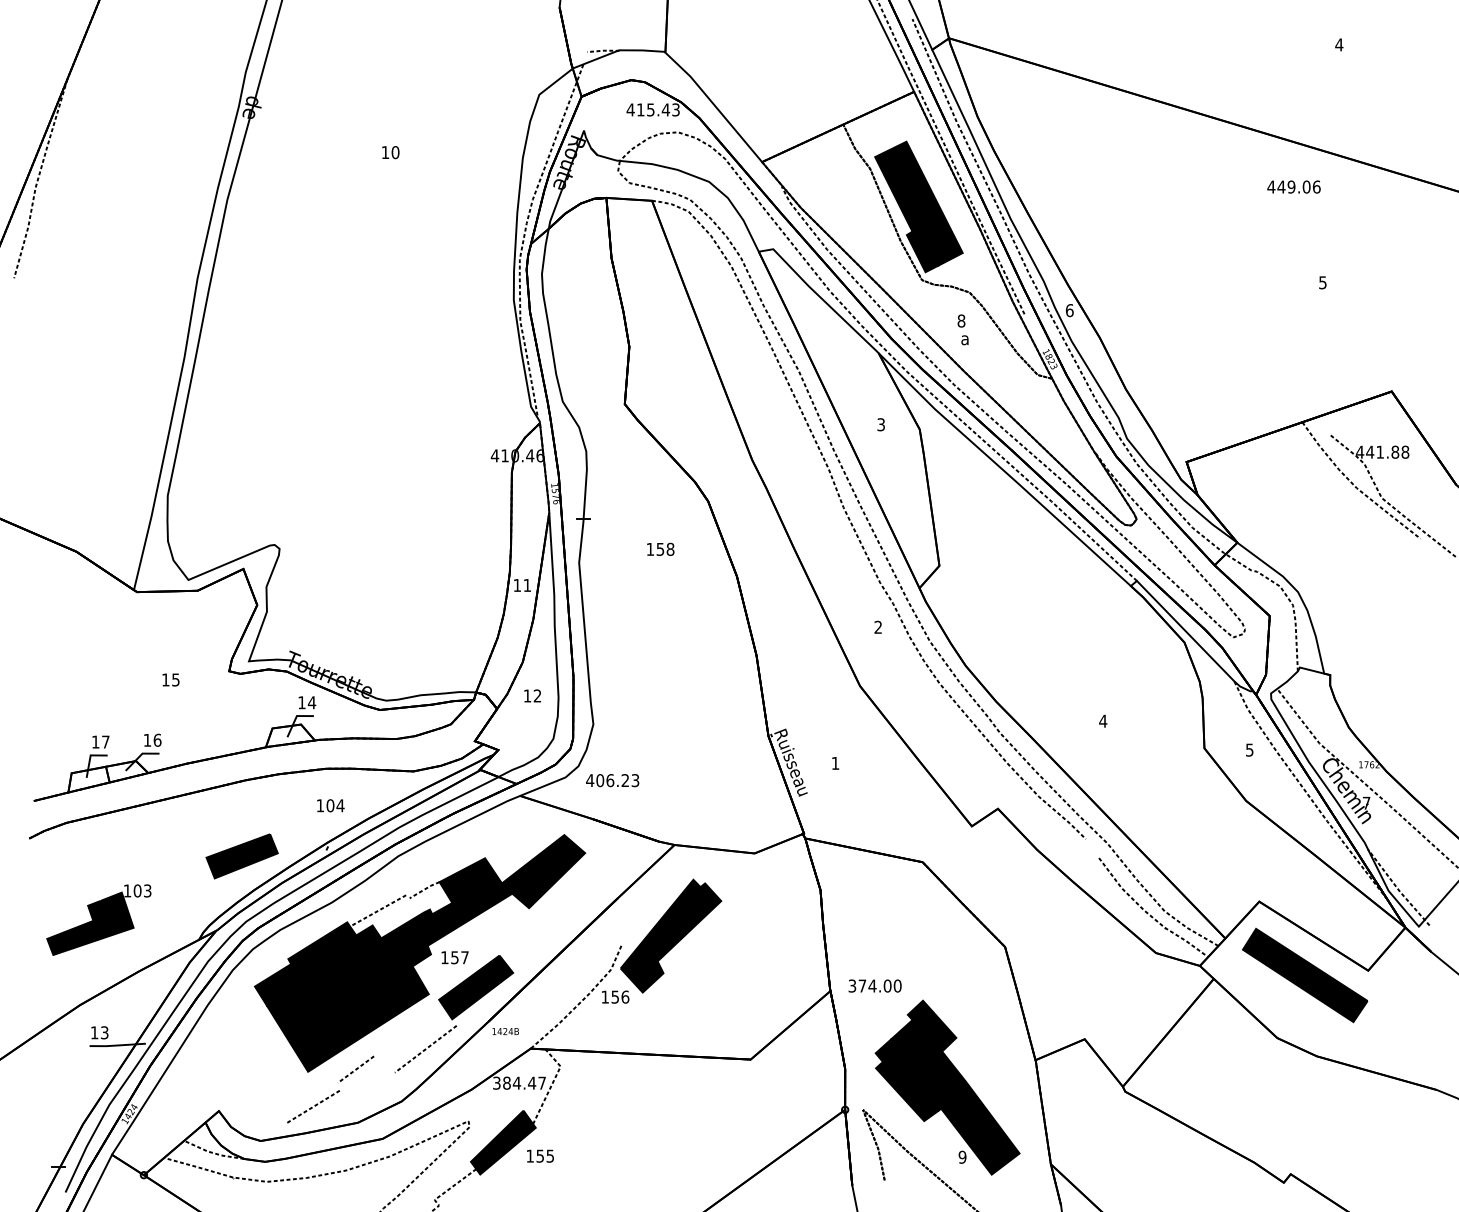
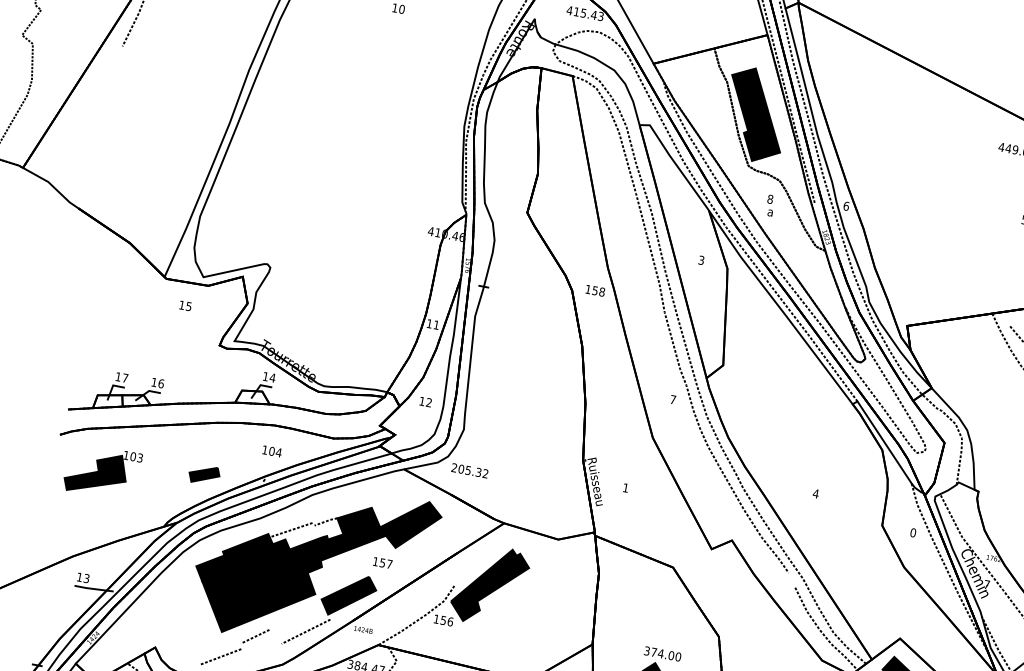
text: (660, 548) -> (595, 290), moved
text: (877, 626) -> (672, 399), 2 -> 7
text: (170, 679) -> (185, 305), moved
text: (1249, 749) -> (913, 532), 5 -> 0
text: (612, 780) -> (469, 470), 406.23 -> 205.32
part: (241, 856) -> (204, 474), size x0.6
part: (98, 919) -> (102, 471), moved
text: (454, 957) -> (382, 562), moved
text: (874, 985) -> (662, 653), moved

